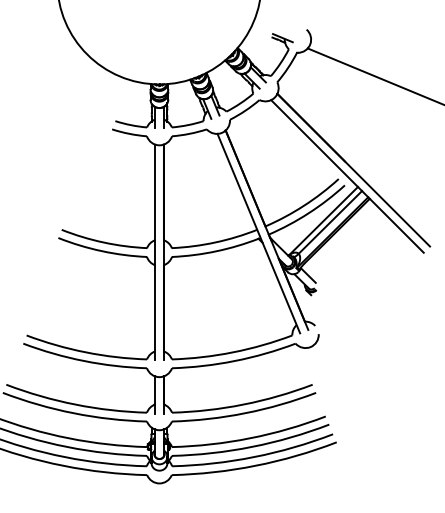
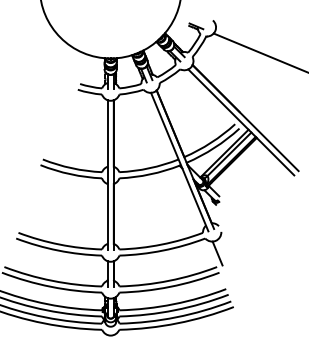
line: (313, 365) -> (217, 253), added

